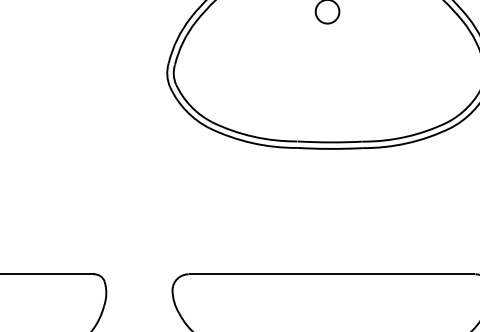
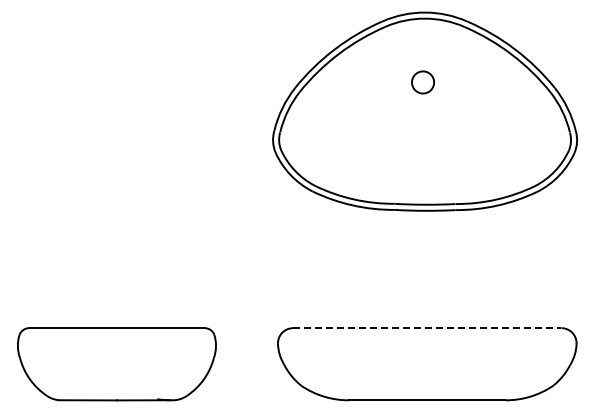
line: (332, 274) -> (427, 328), solid -> dashed

